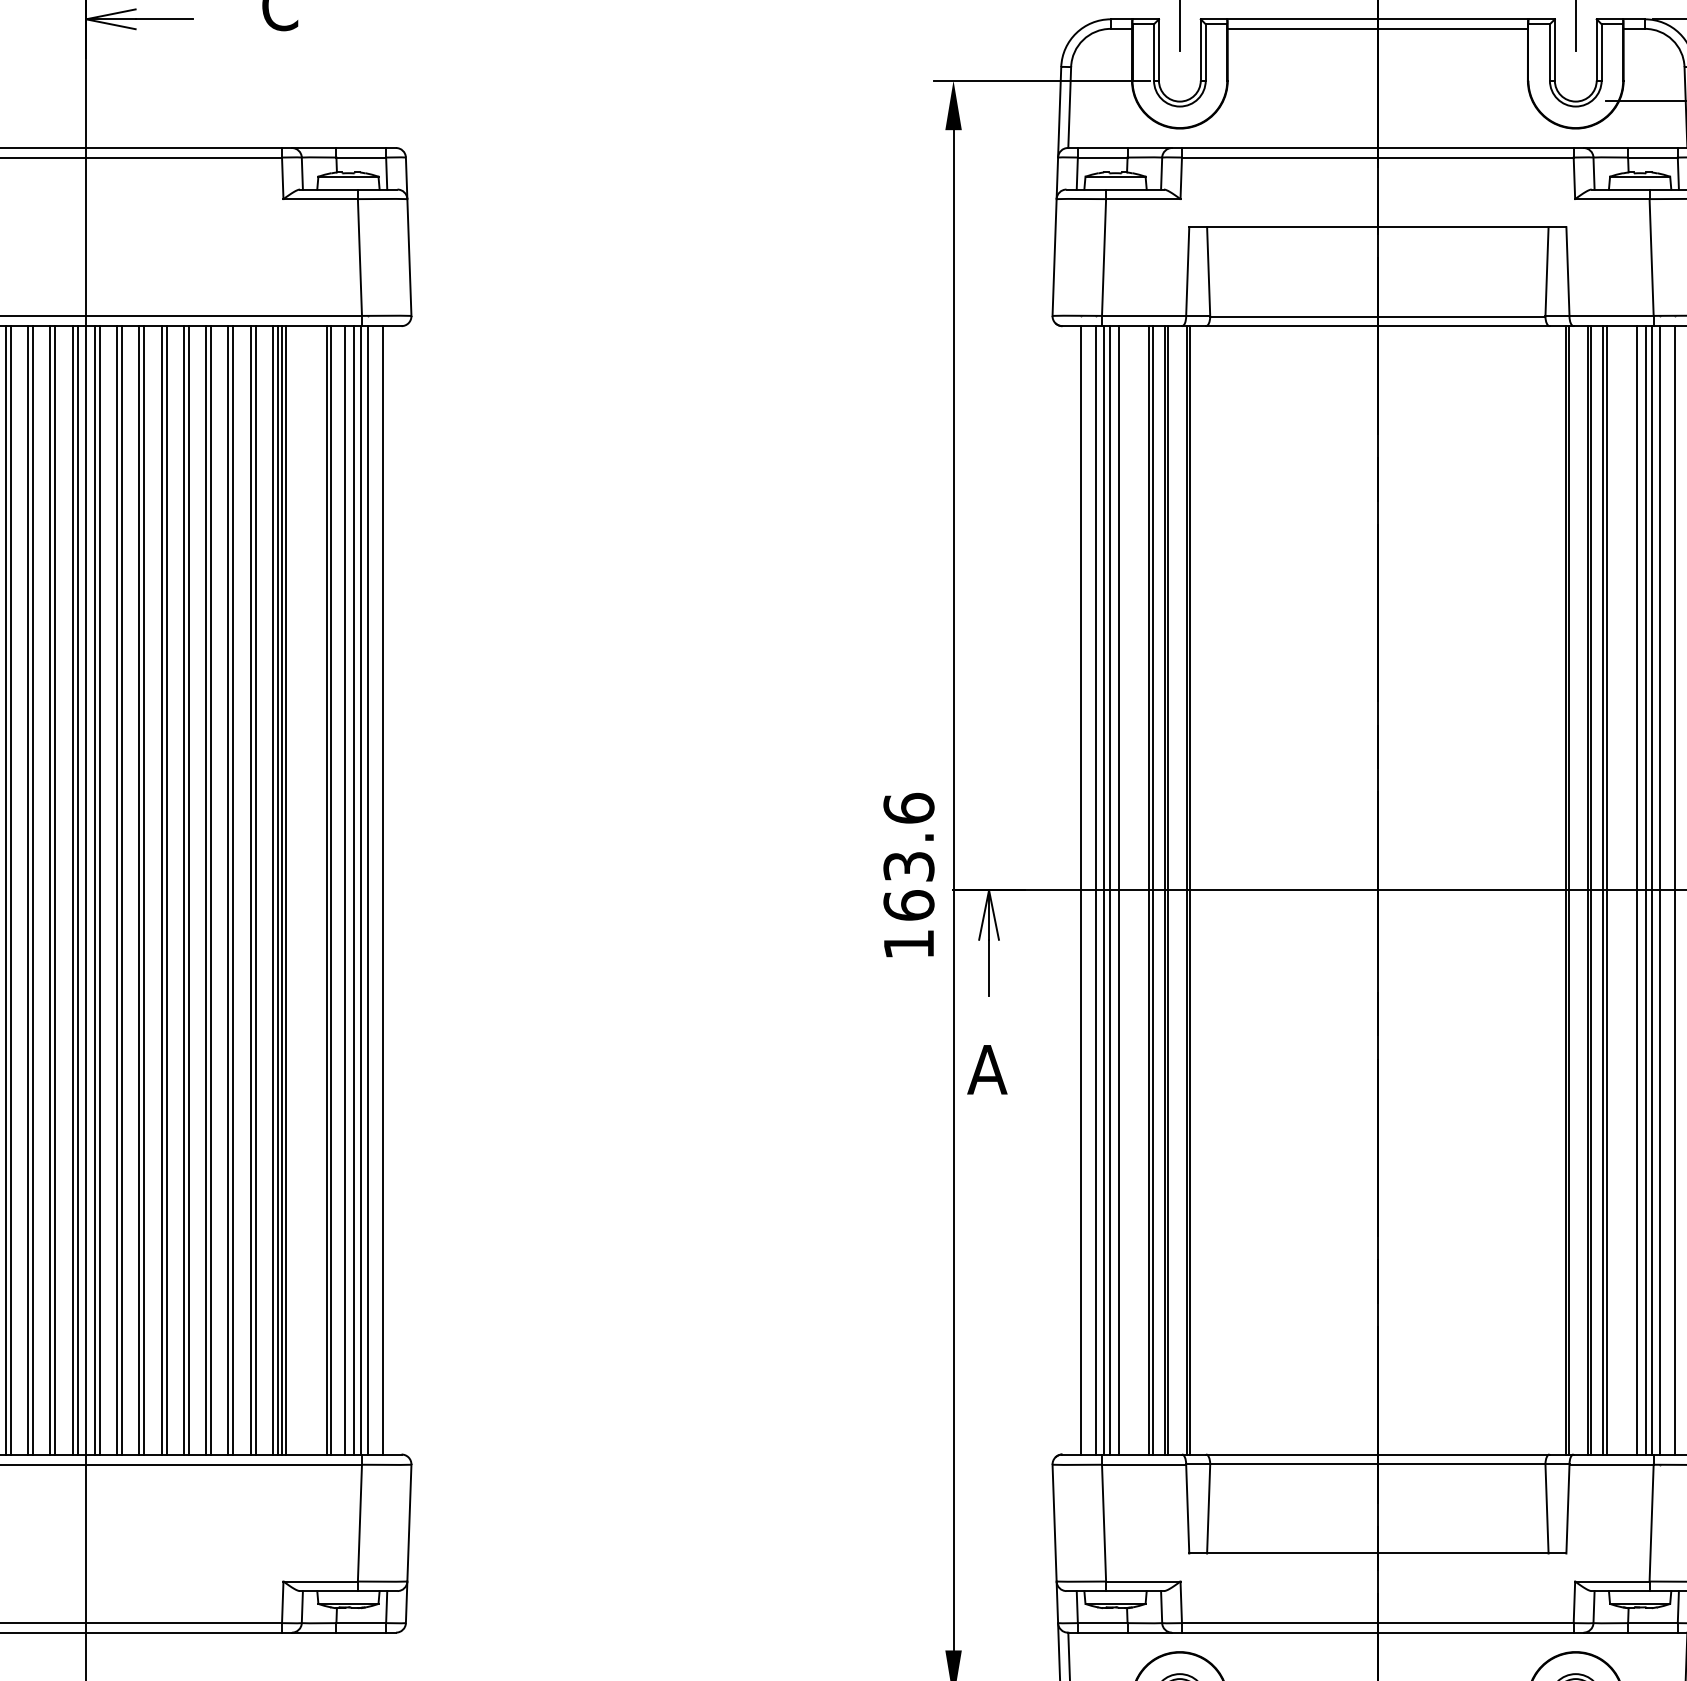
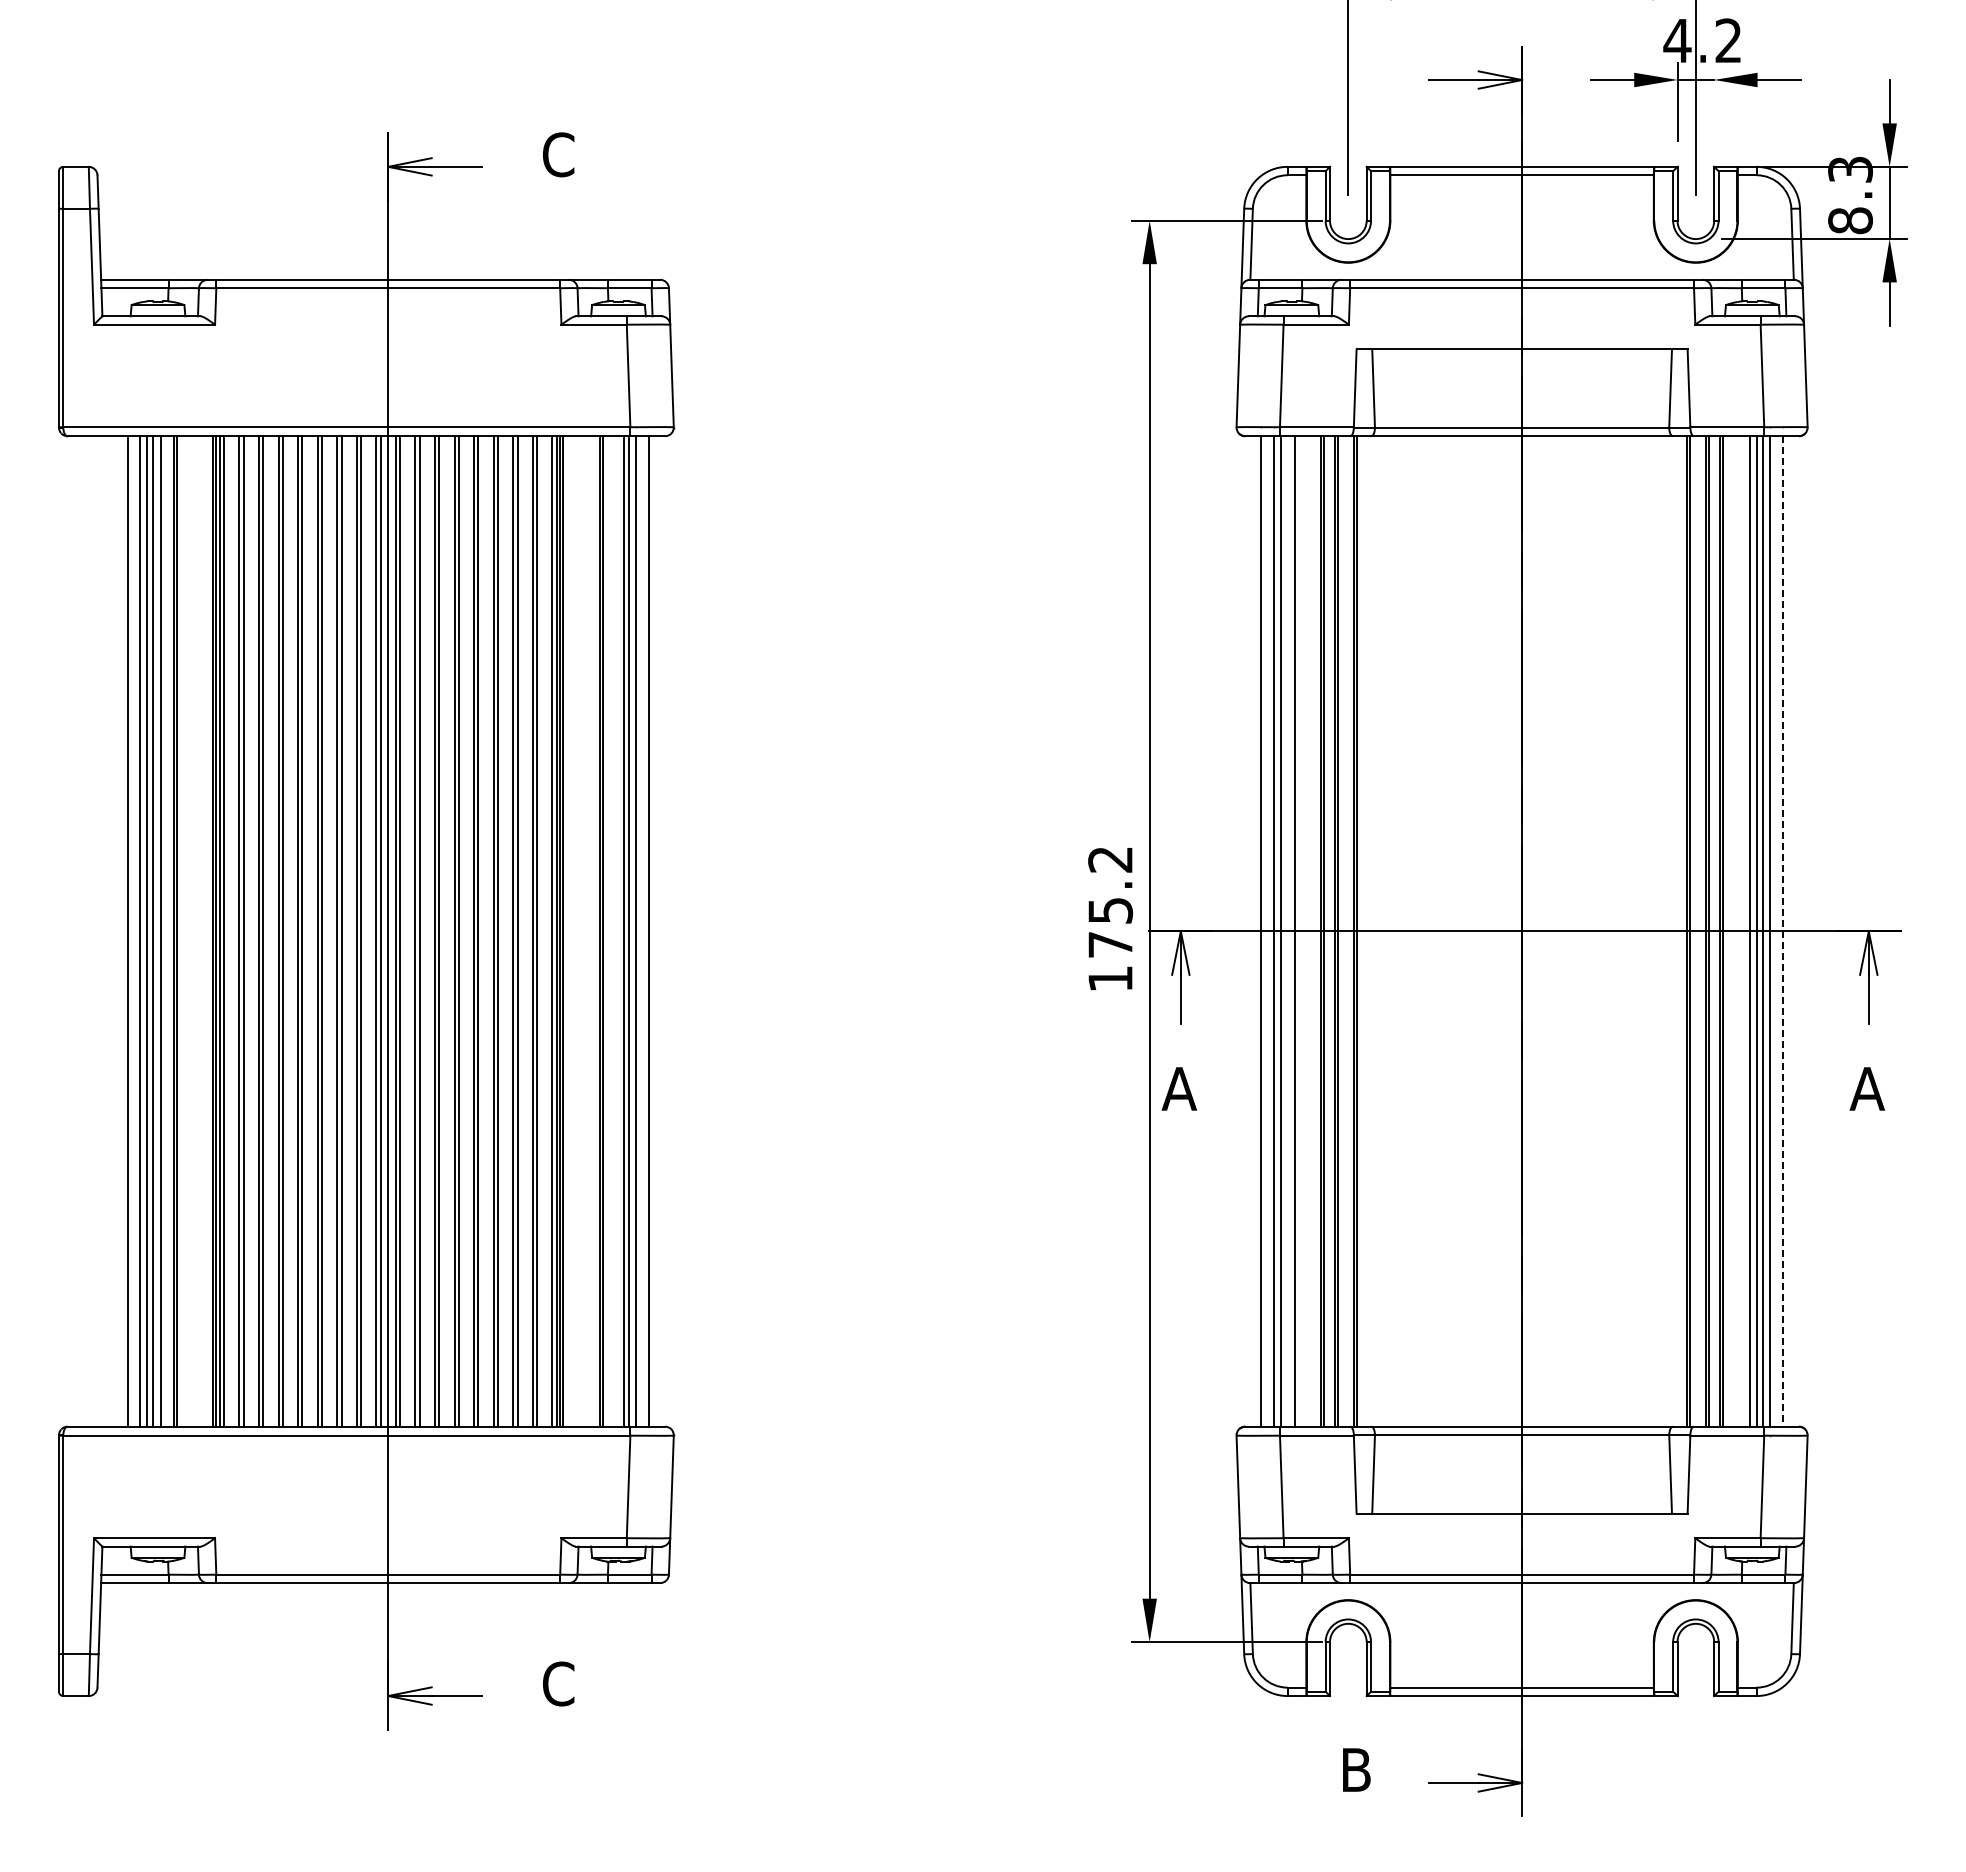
text: (908, 857) -> (1110, 902), 163.6 -> 175.2
line: (345, 890) -> (615, 931), removed
line: (1109, 890) -> (1286, 931), removed
line: (1674, 890) -> (1782, 931), solid -> dashed

